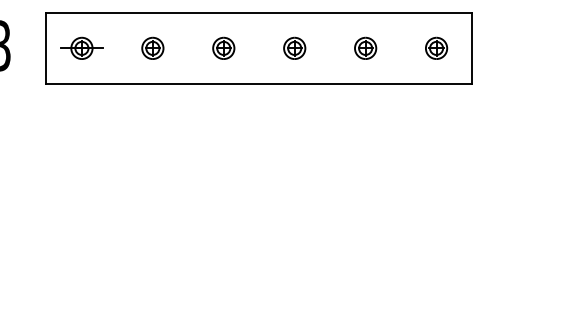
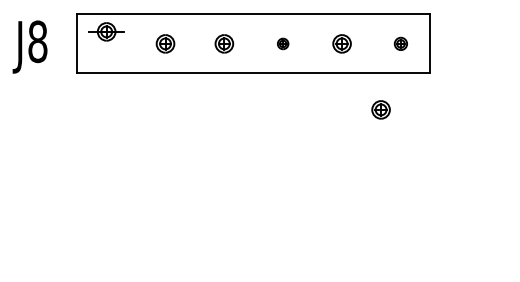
part: (81, 47) -> (106, 31), moved
part: (293, 47) -> (282, 43), size x0.6
part: (436, 47) -> (400, 43), size x0.7
part: (411, 127) -> (380, 109), added

